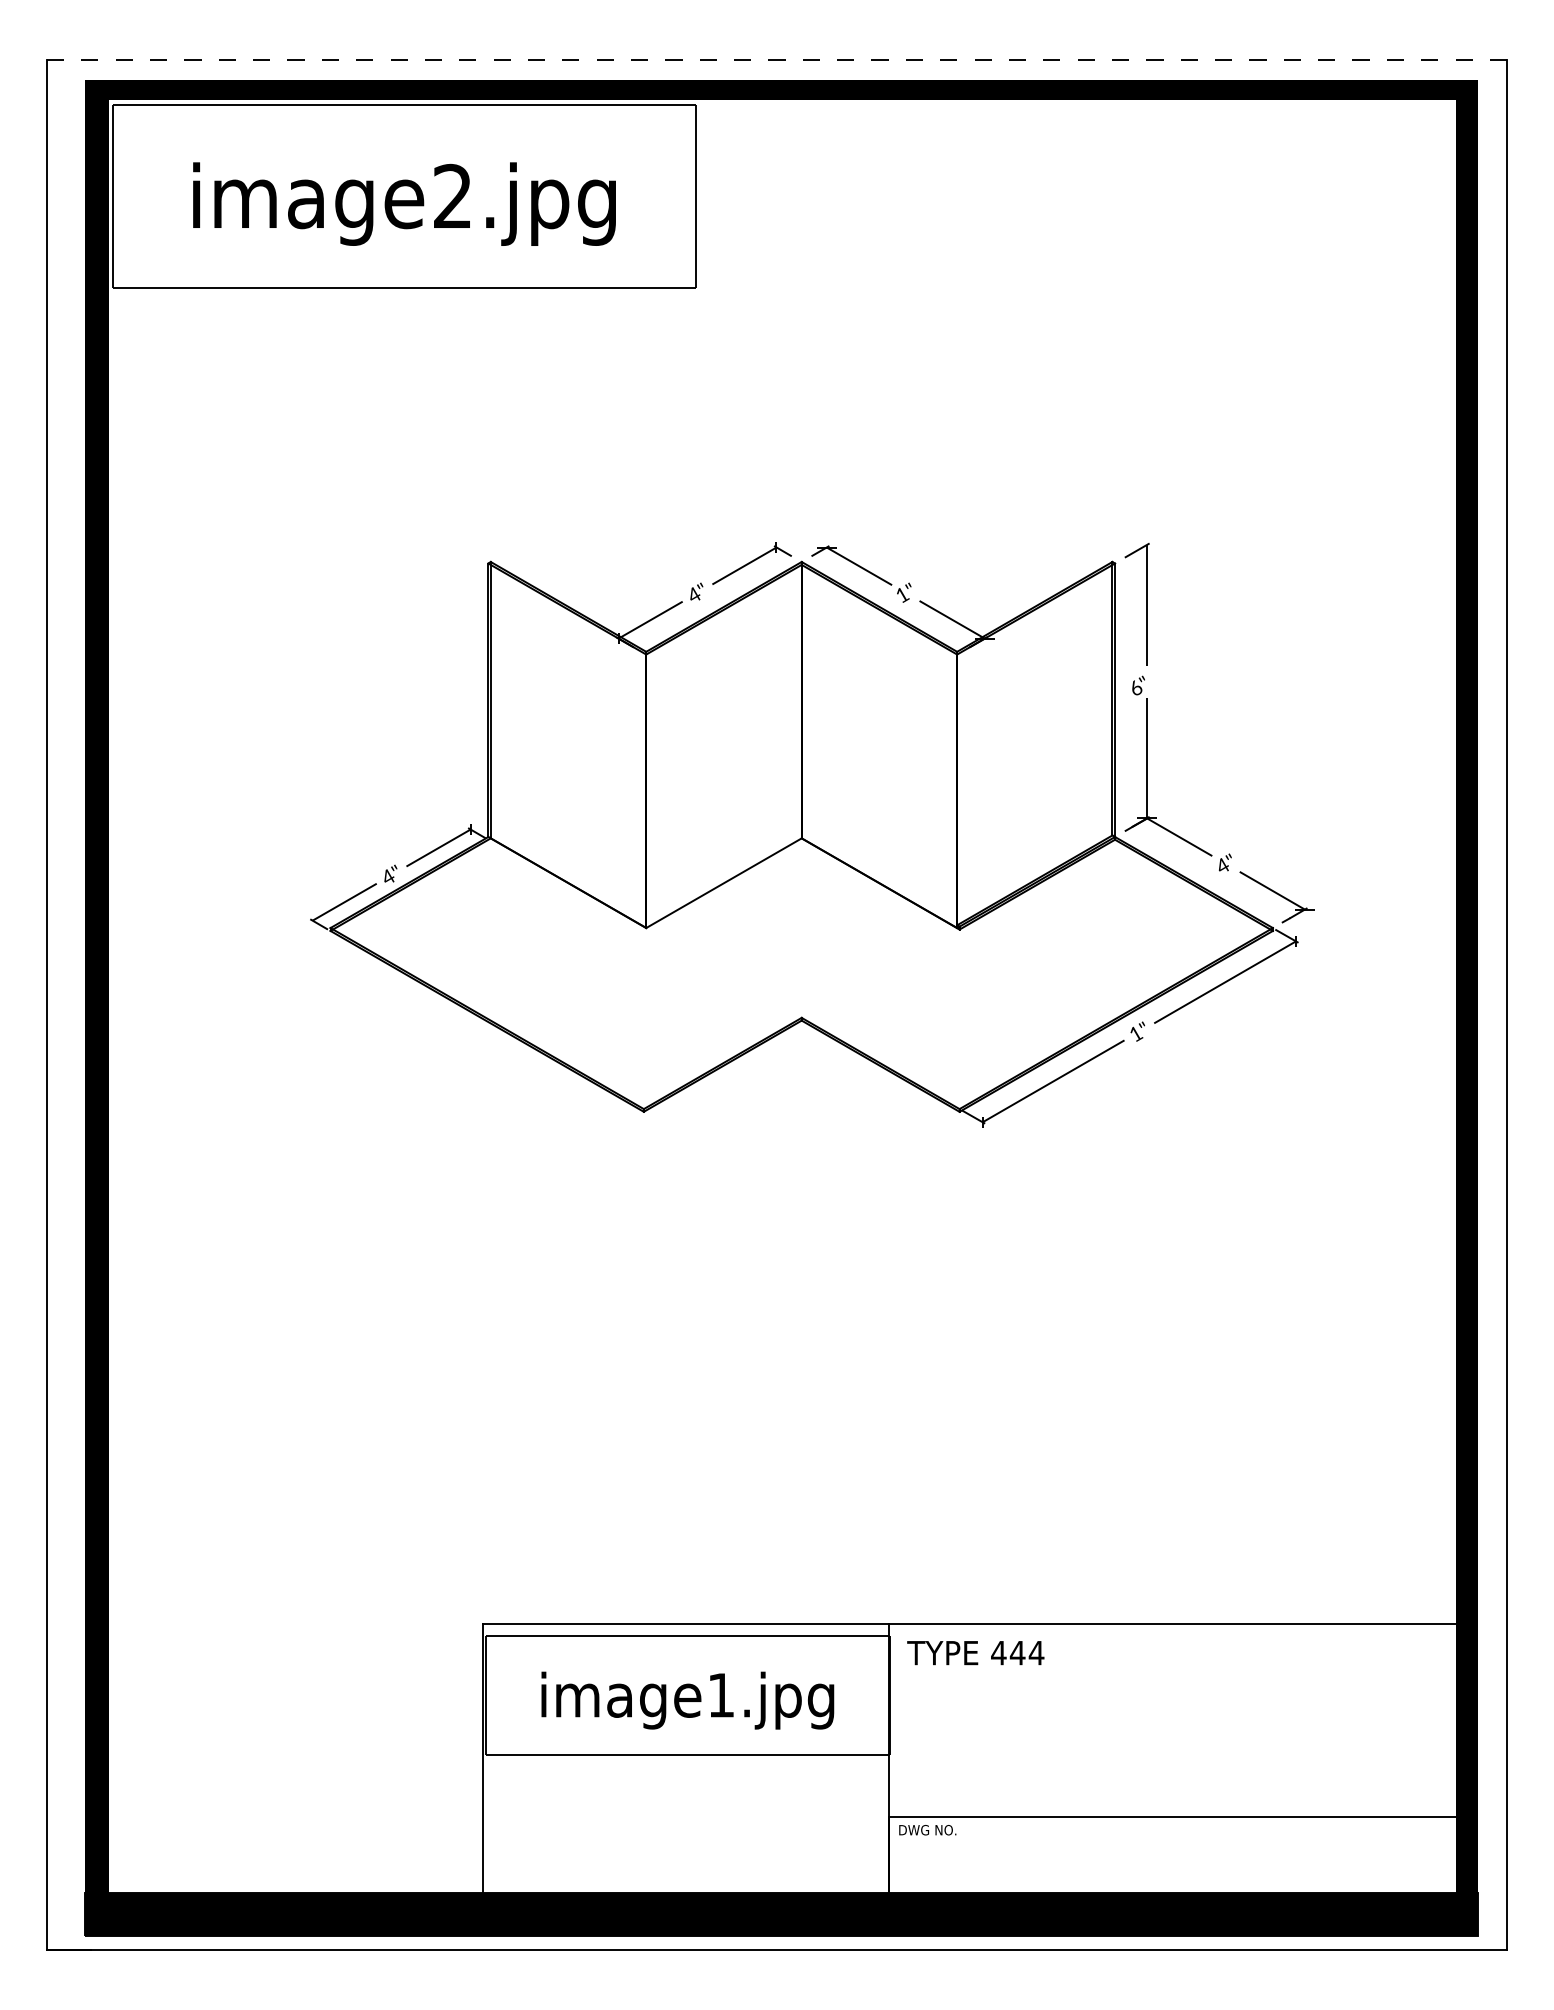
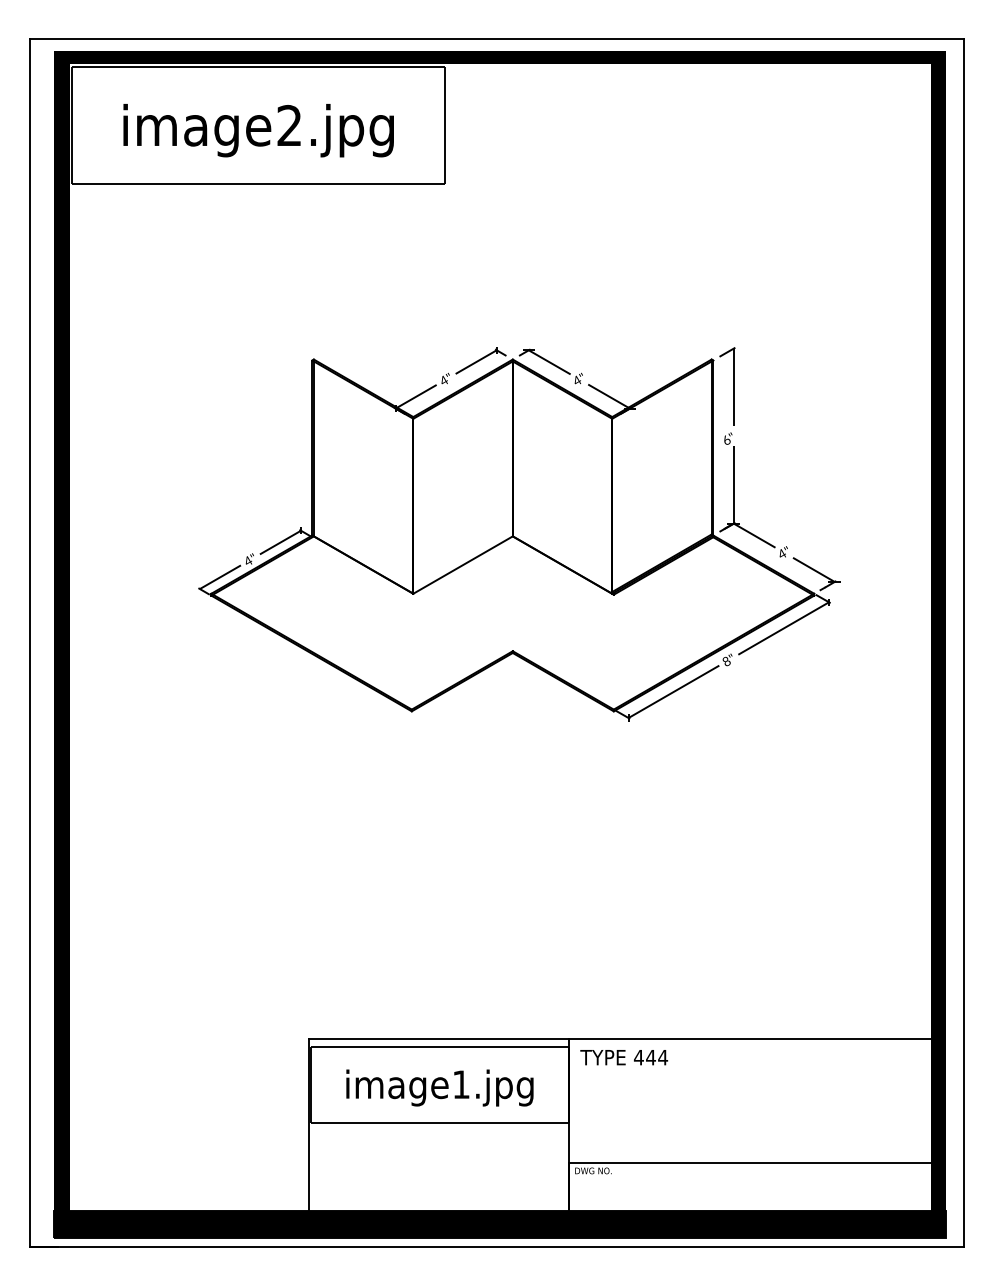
line: (777, 60) -> (497, 38), dashed -> solid
text: (902, 594) -> (577, 380), 1" -> 4"
text: (1135, 1033) -> (726, 661), 1" -> 8"

